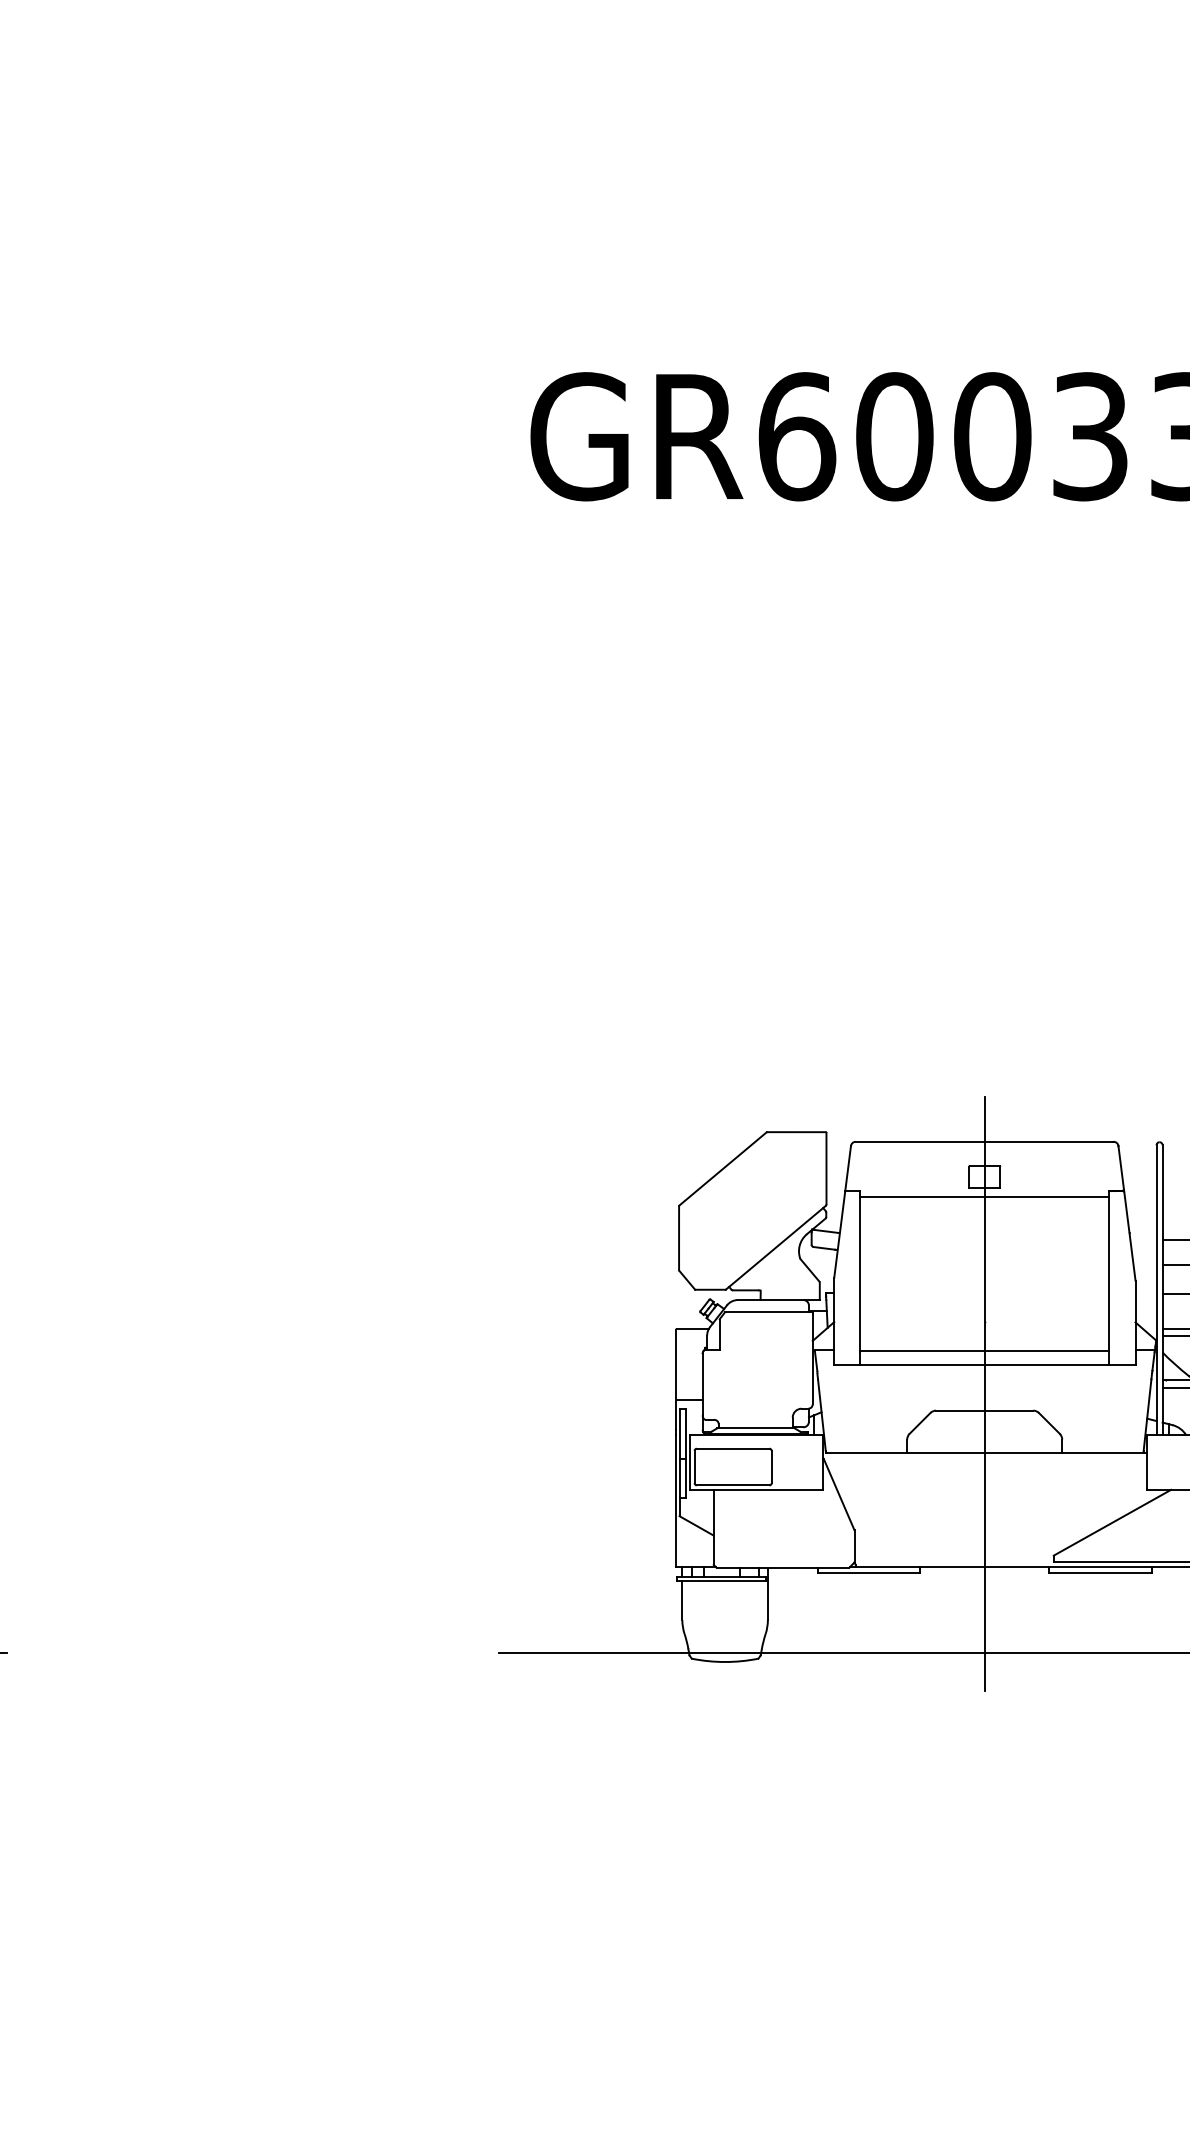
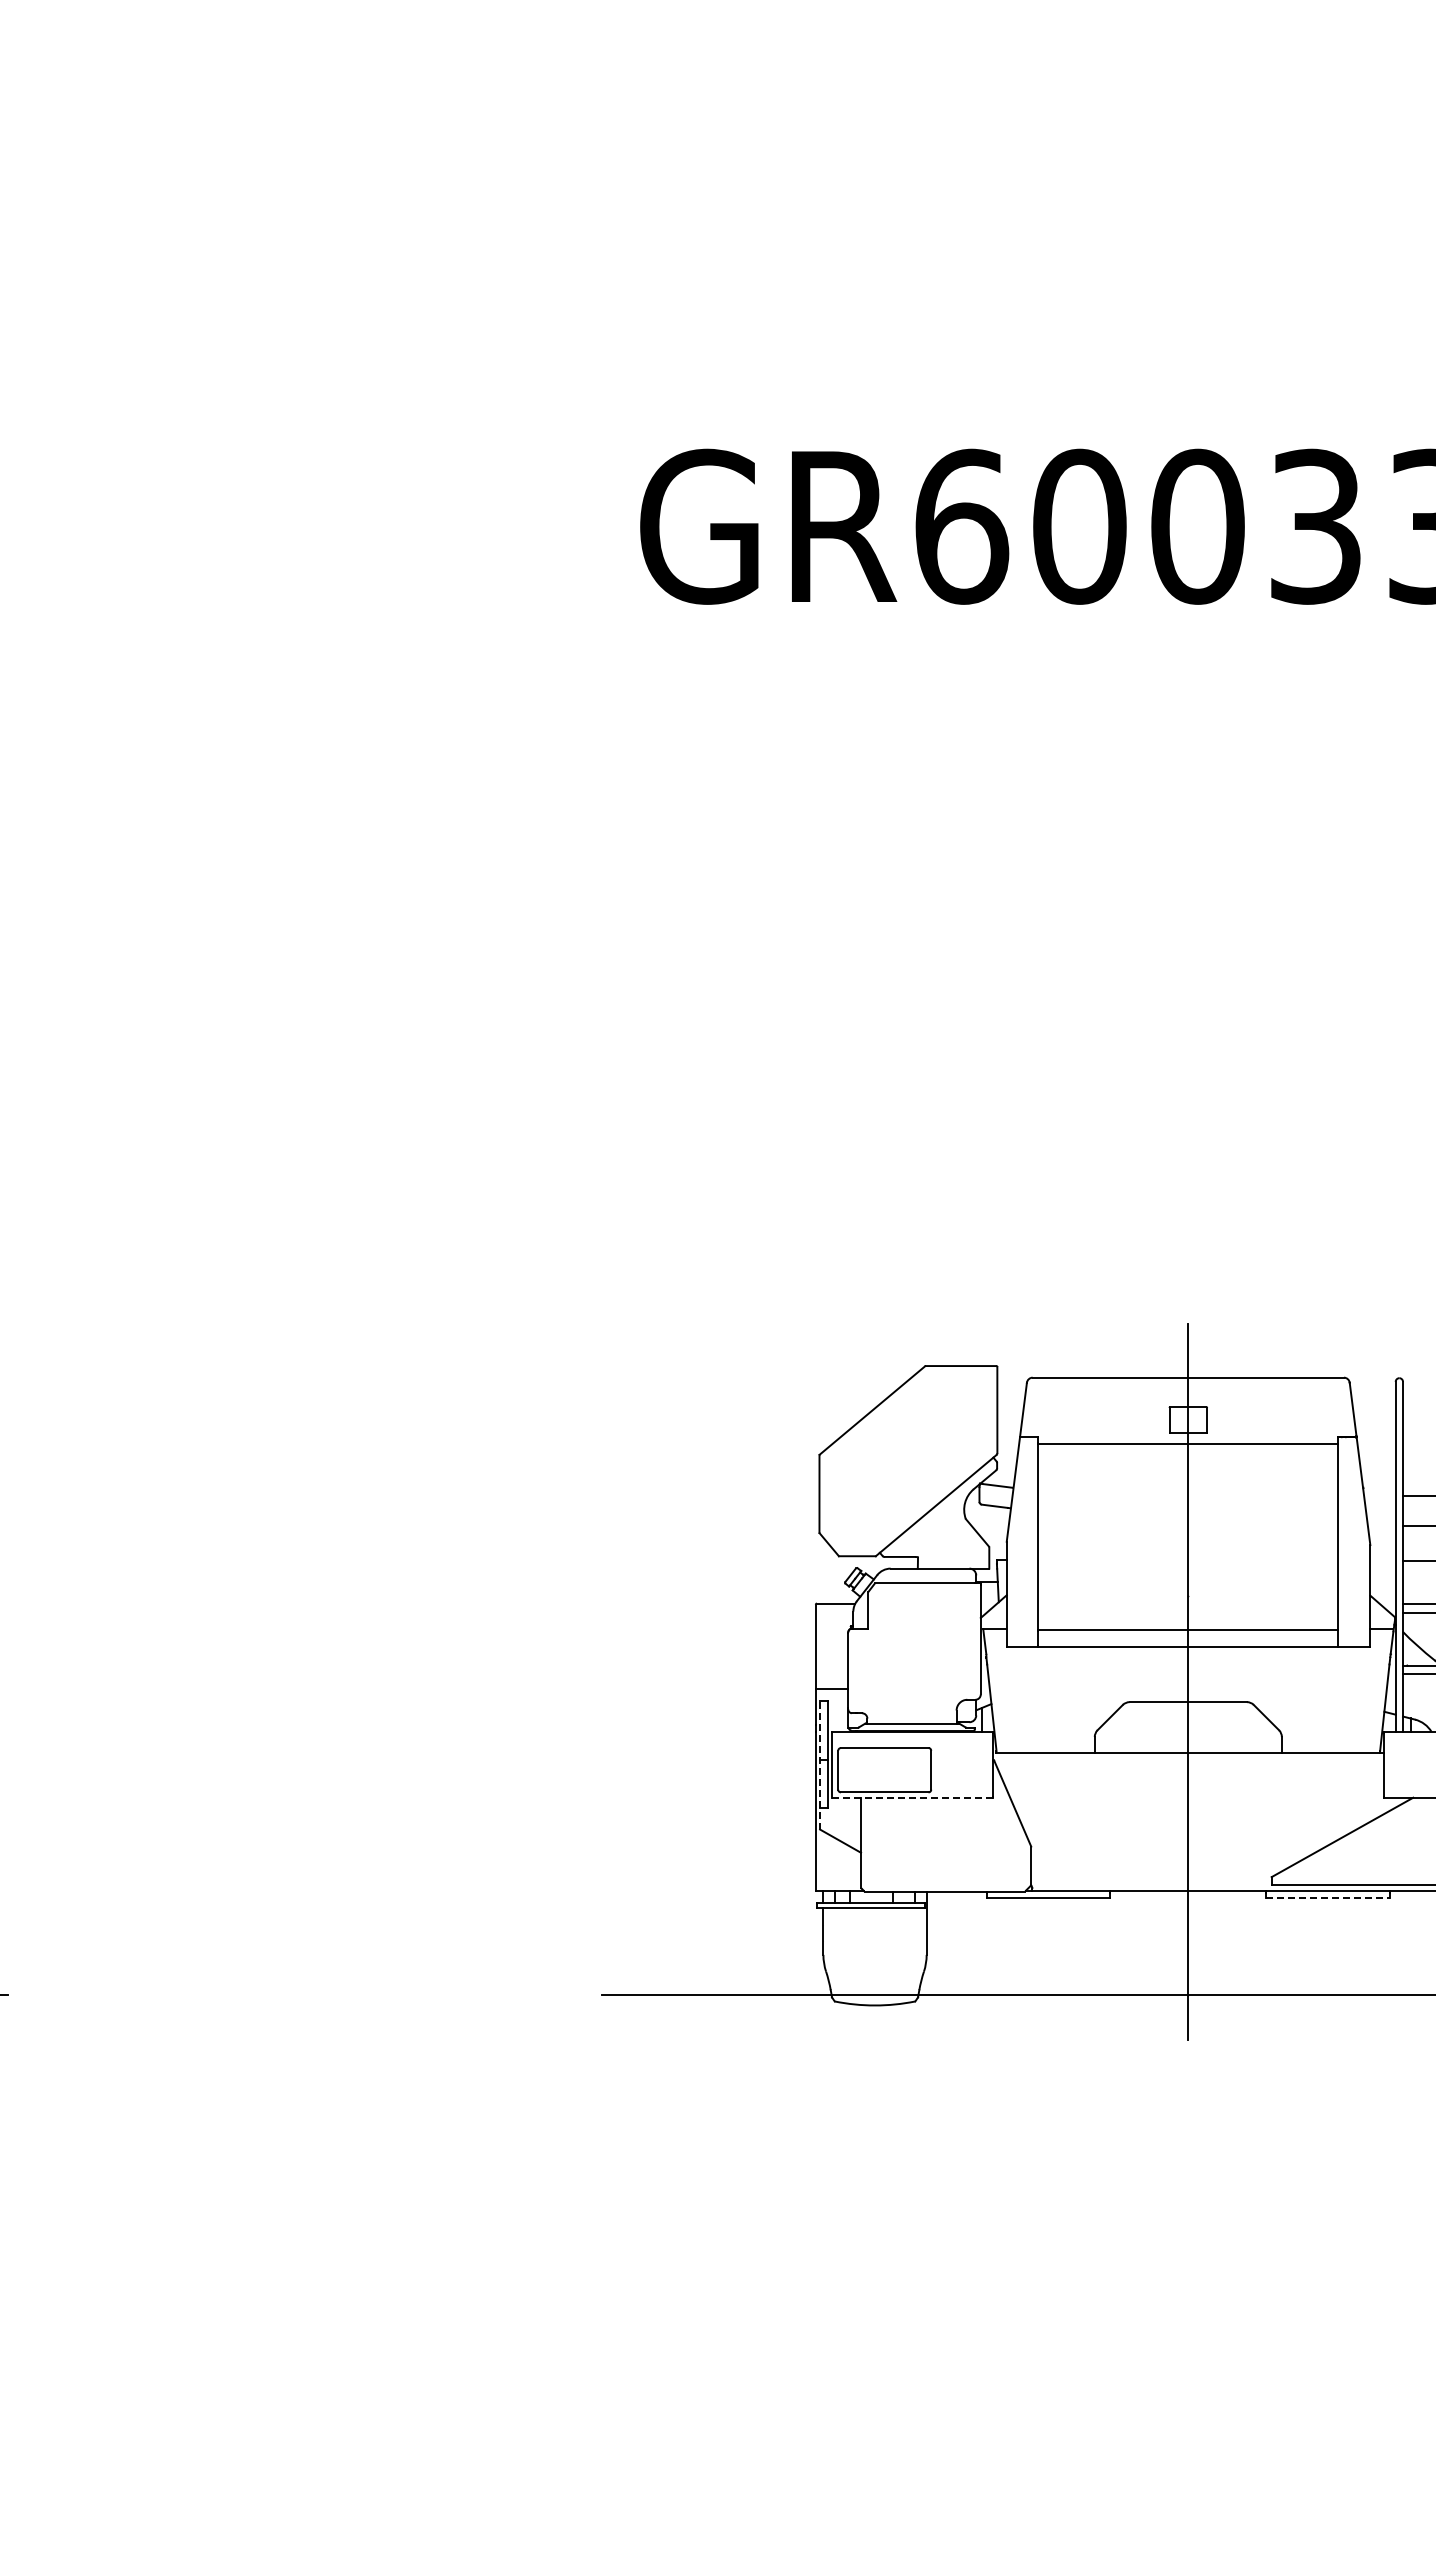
line: (679, 1463) -> (820, 1765), solid -> dashed
line: (756, 1489) -> (913, 1797), solid -> dashed
line: (1100, 1573) -> (1328, 1898), solid -> dashed

